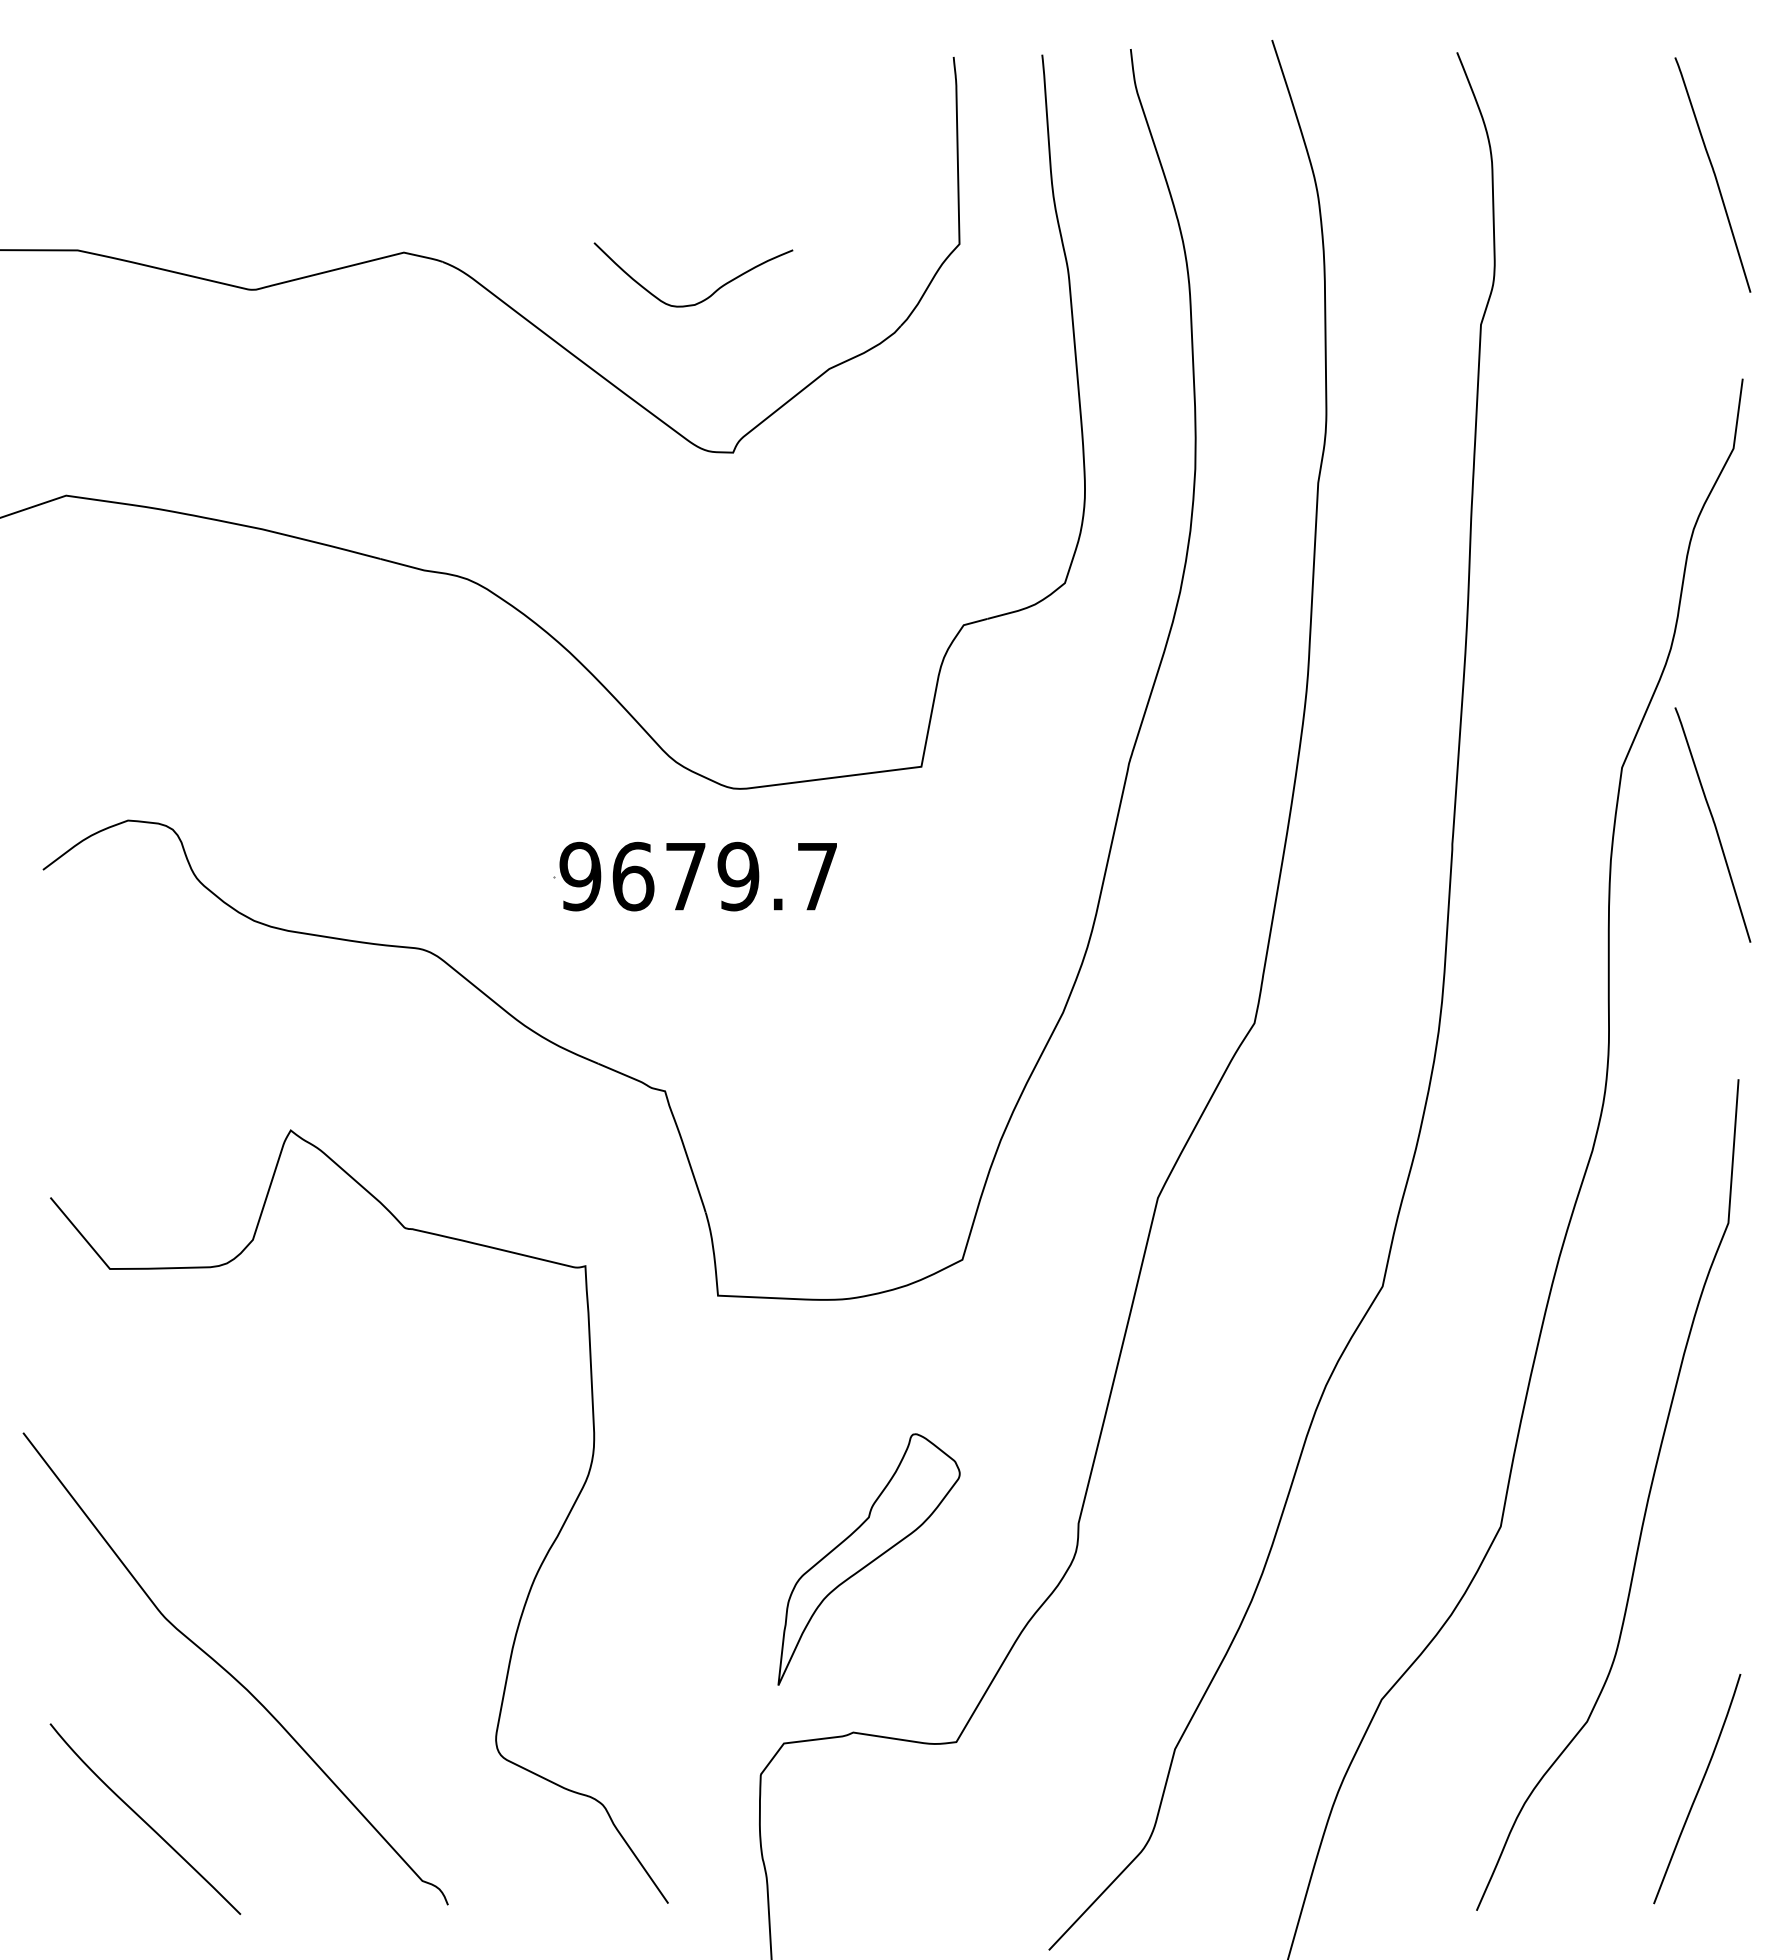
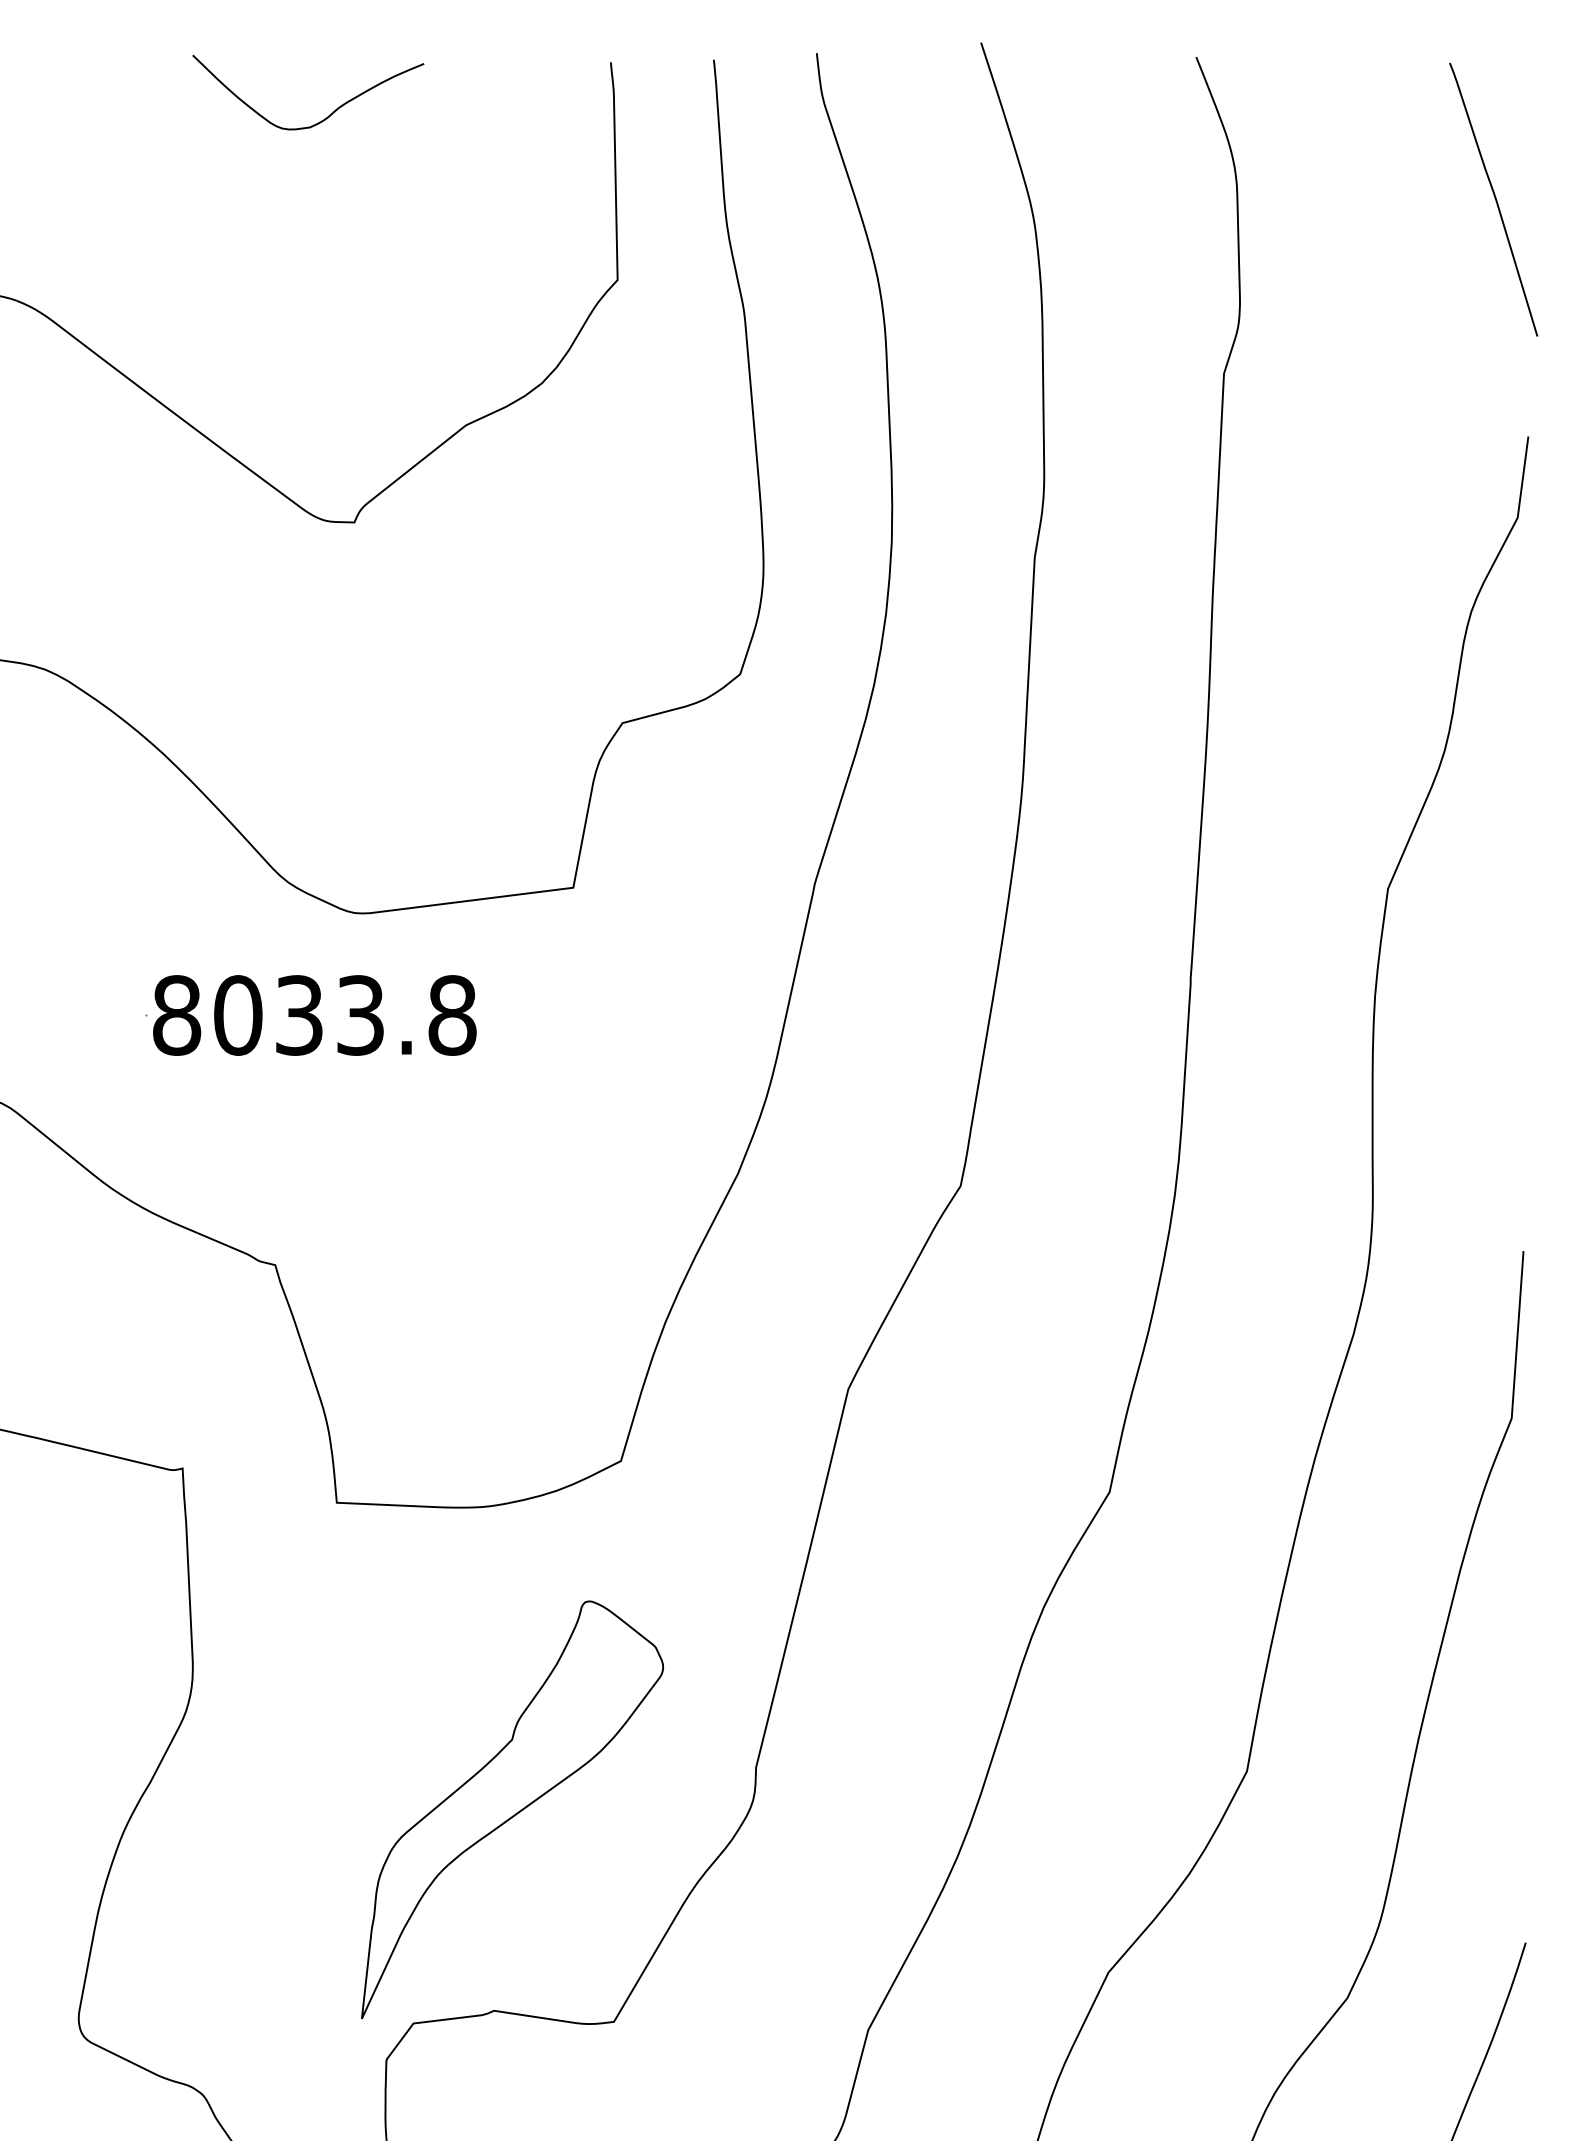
curve: (709, 295) -> (326, 116), moved
curve: (1713, 824) -> (1494, 954), removed
text: (698, 876) -> (314, 1015), 9679.7 -> 8033.8
part: (868, 1559) -> (511, 1809), size x1.43

